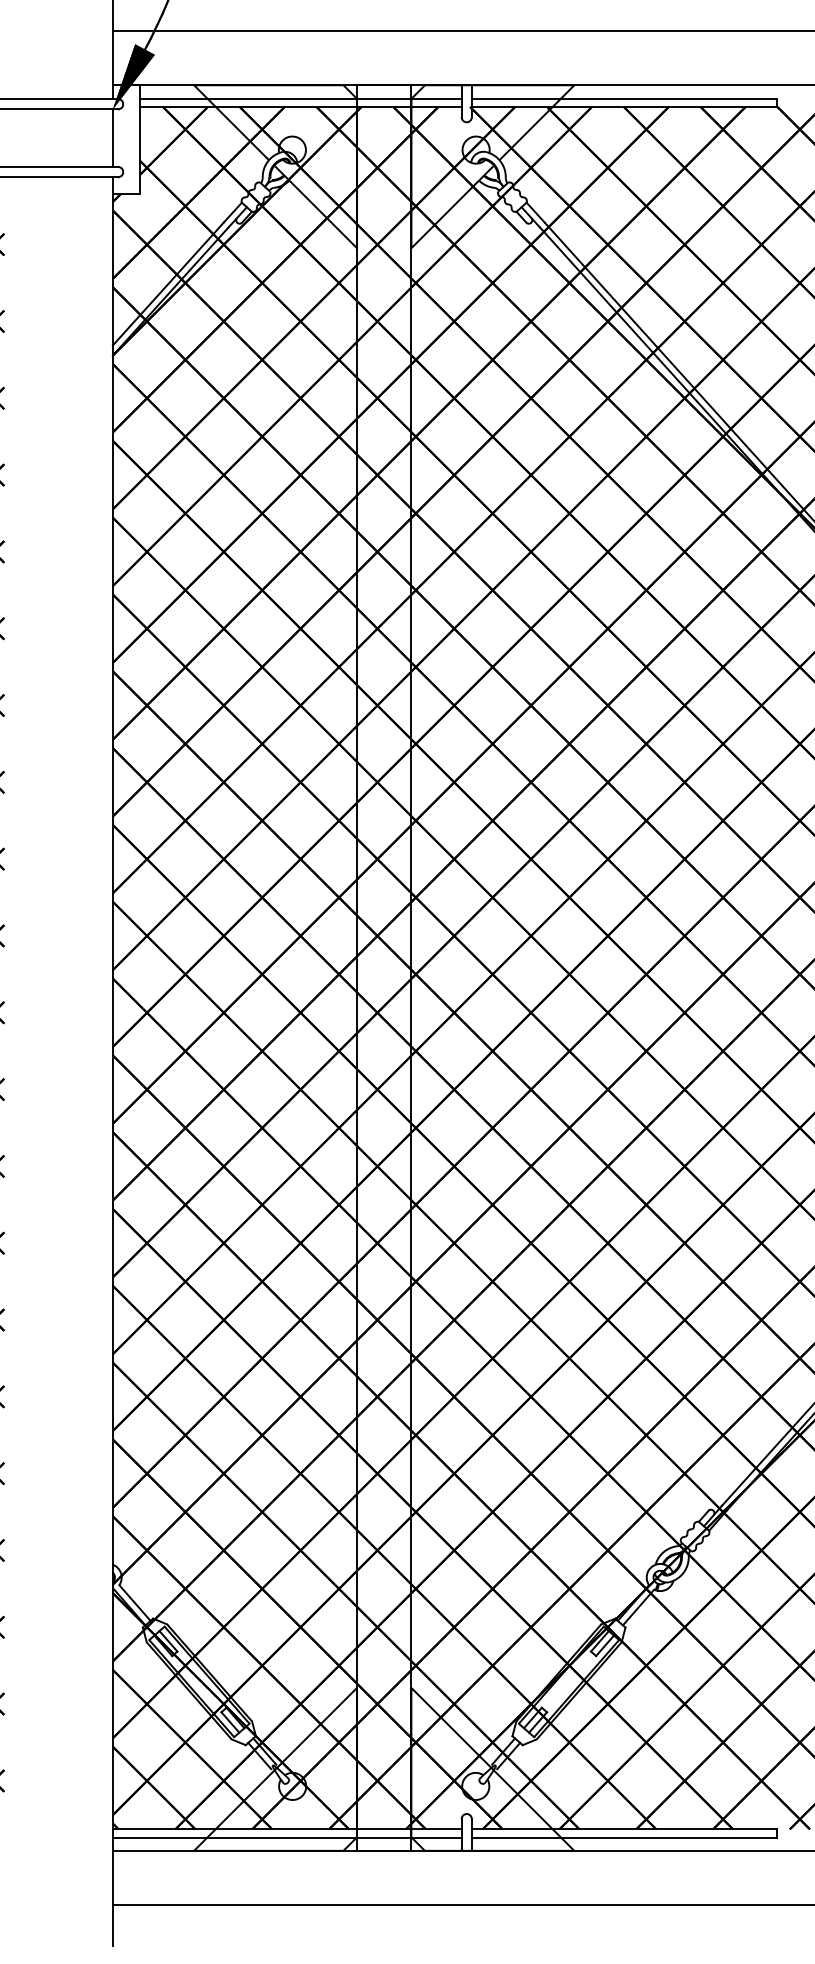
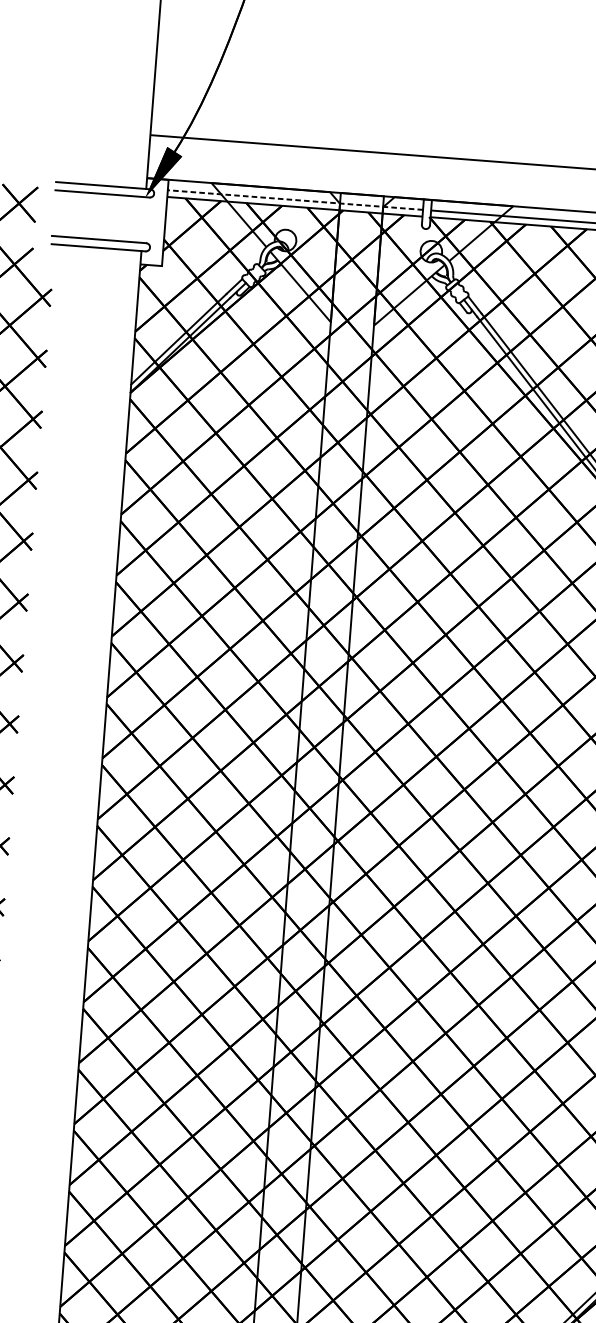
line: (300, 98) -> (295, 200), solid -> dashed
line: (112, 137) -> (143, 219), removed

